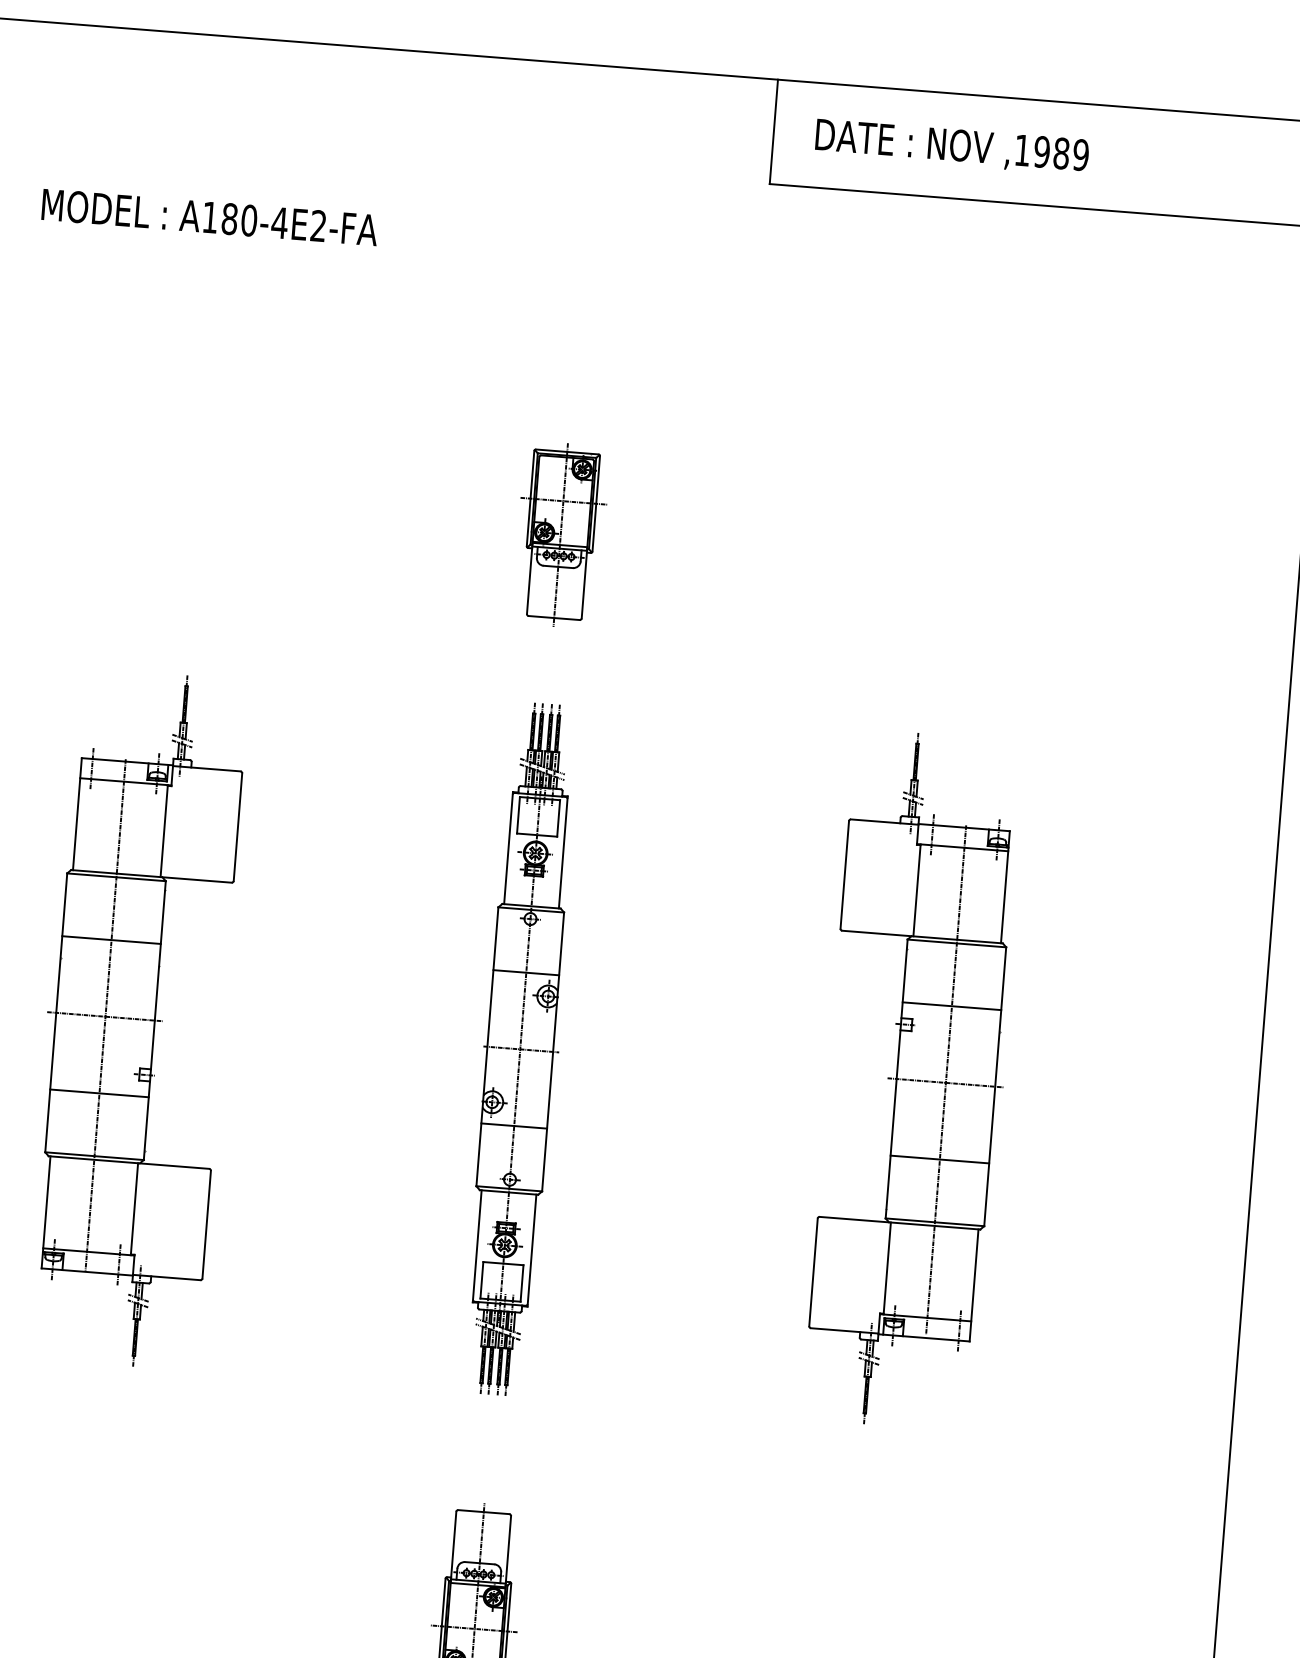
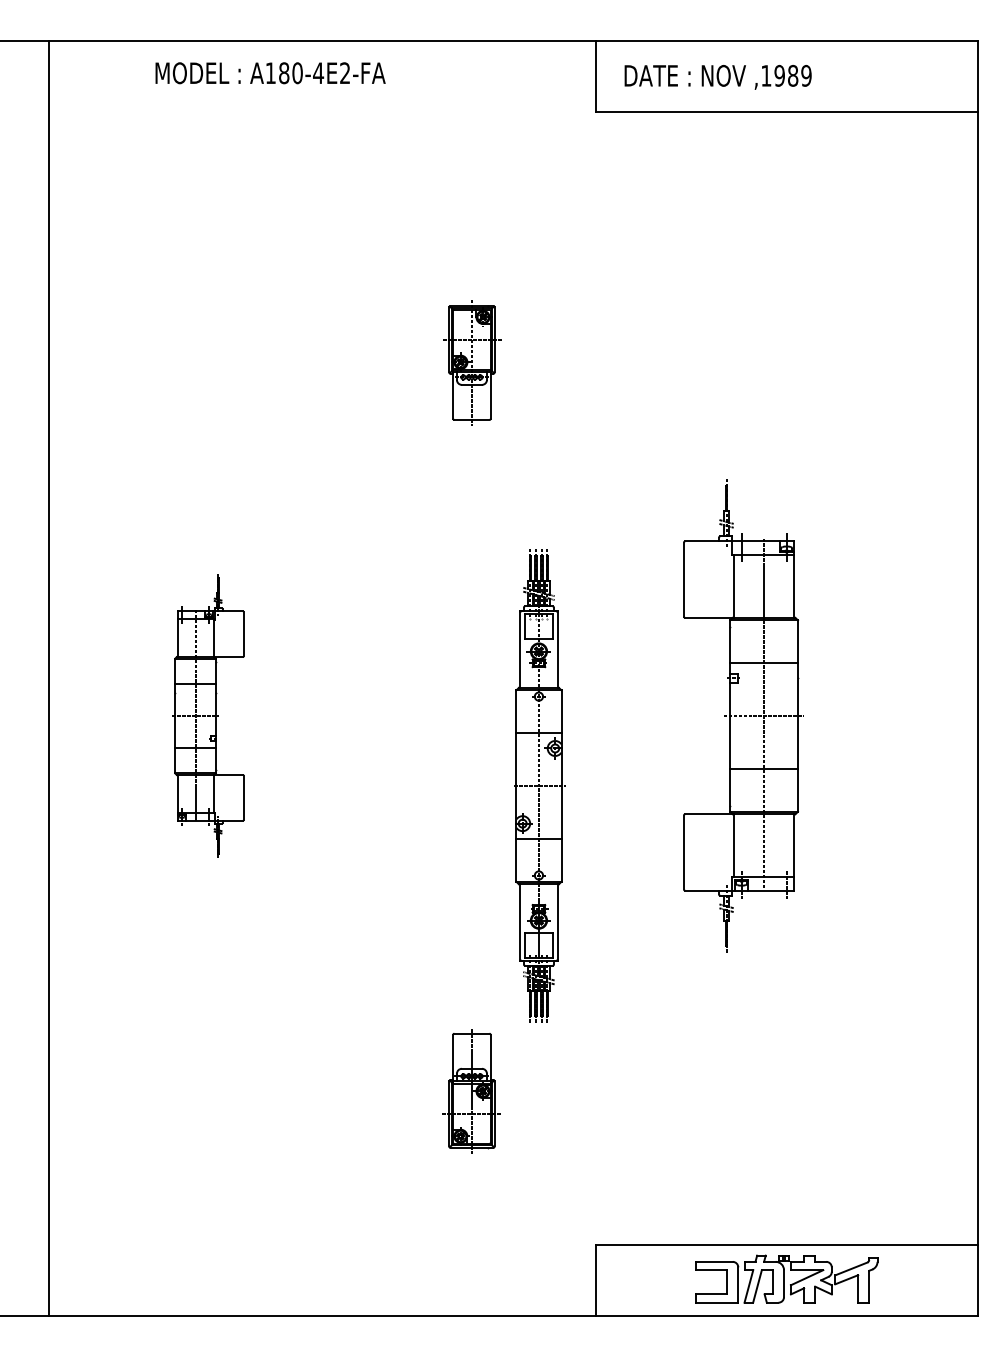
text: (209, 217) -> (270, 73), moved
part: (135, 1018) -> (207, 715), size x0.6
part: (521, 1048) -> (539, 785), moved

